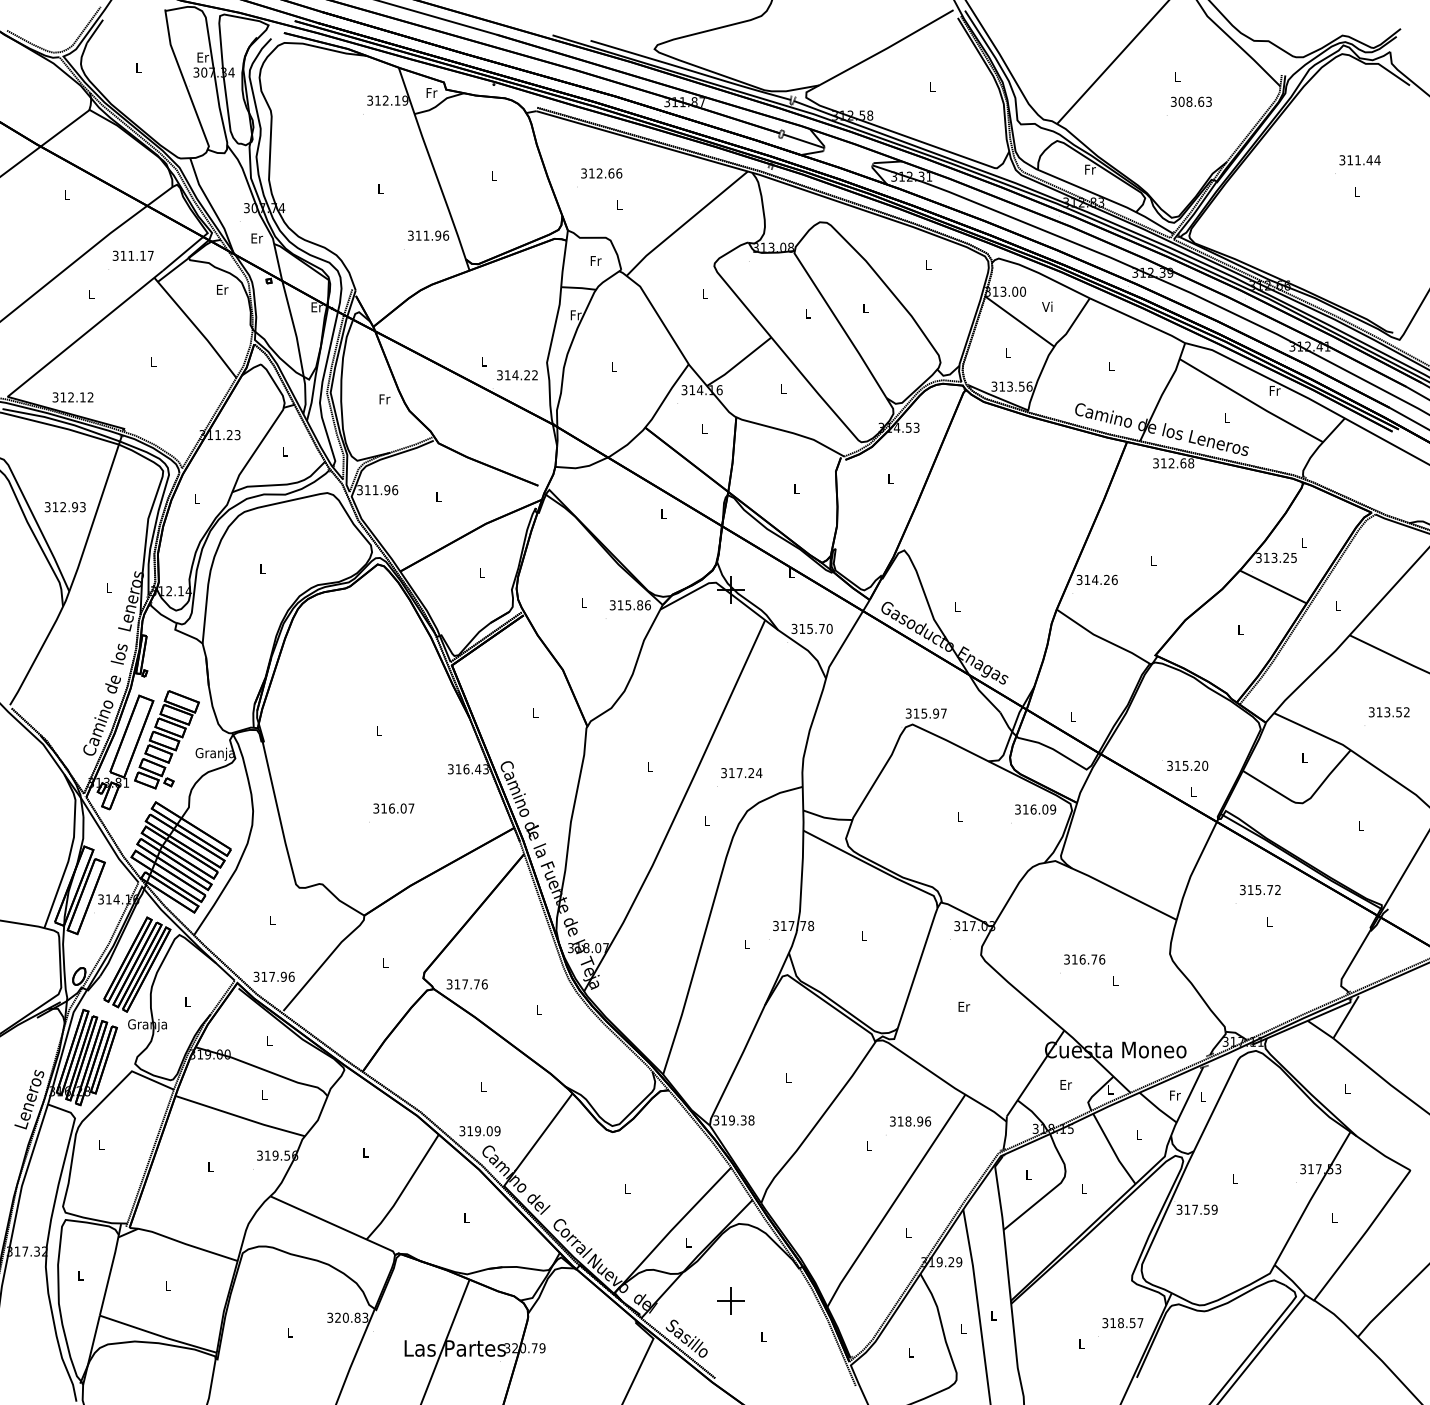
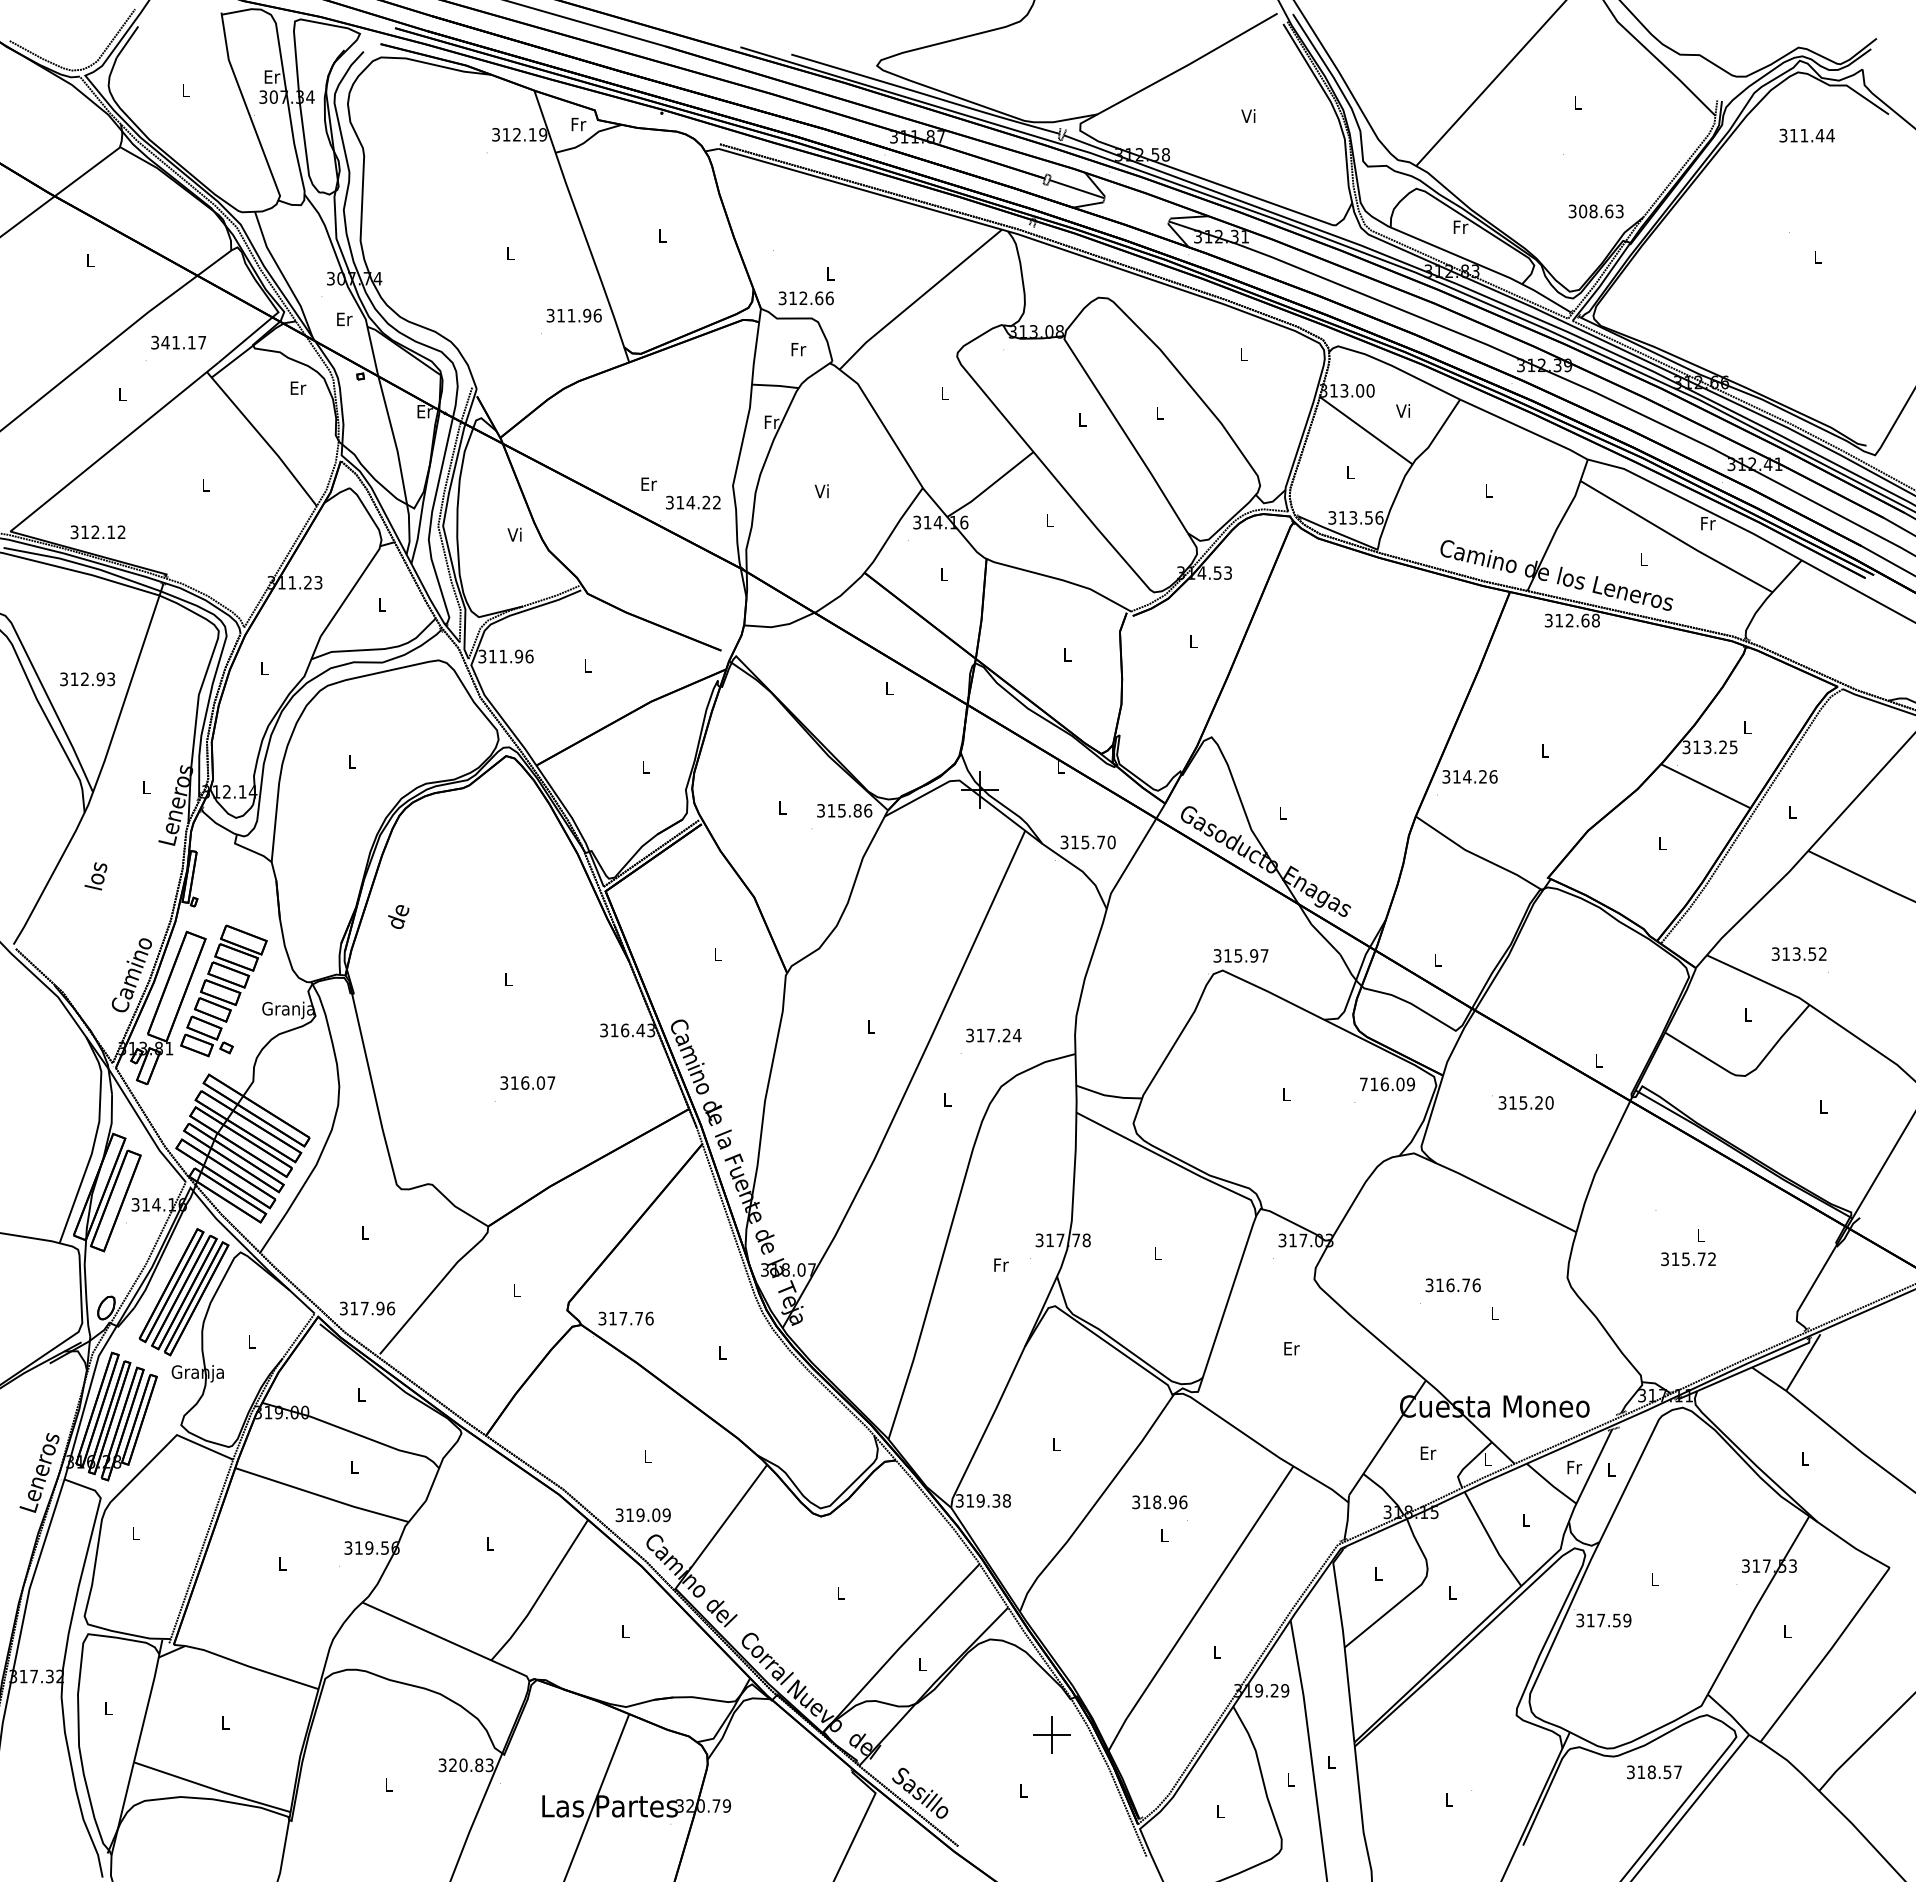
text: (931, 86) -> (1248, 115), L -> Vi
text: (1190, 101) -> (1595, 211), moved
text: (1359, 160) -> (1806, 135), moved
text: (601, 173) -> (805, 298), moved
text: (123, 255) -> (165, 342), 311.17 -> 341.17
text: (483, 360) -> (648, 483), L -> Er
text: (613, 366) -> (821, 491), L -> Vi
text: (384, 399) -> (515, 534), Fr -> Vi
text: (118, 654) -> (95, 876), moved
text: (112, 684) -> (398, 916), moved
text: (1388, 711) -> (1798, 953), moved
text: (1184, 765) -> (1522, 1102), moved
text: (1017, 809) -> (1363, 1084), 316.09 -> 716.09
text: (1260, 890) -> (1688, 1259), moved
text: (747, 943) -> (1001, 1264), L -> Fr
text: (910, 1121) -> (1159, 1502), moved
part: (731, 1300) -> (1051, 1734), moved
text: (1122, 1323) -> (1654, 1772), moved

